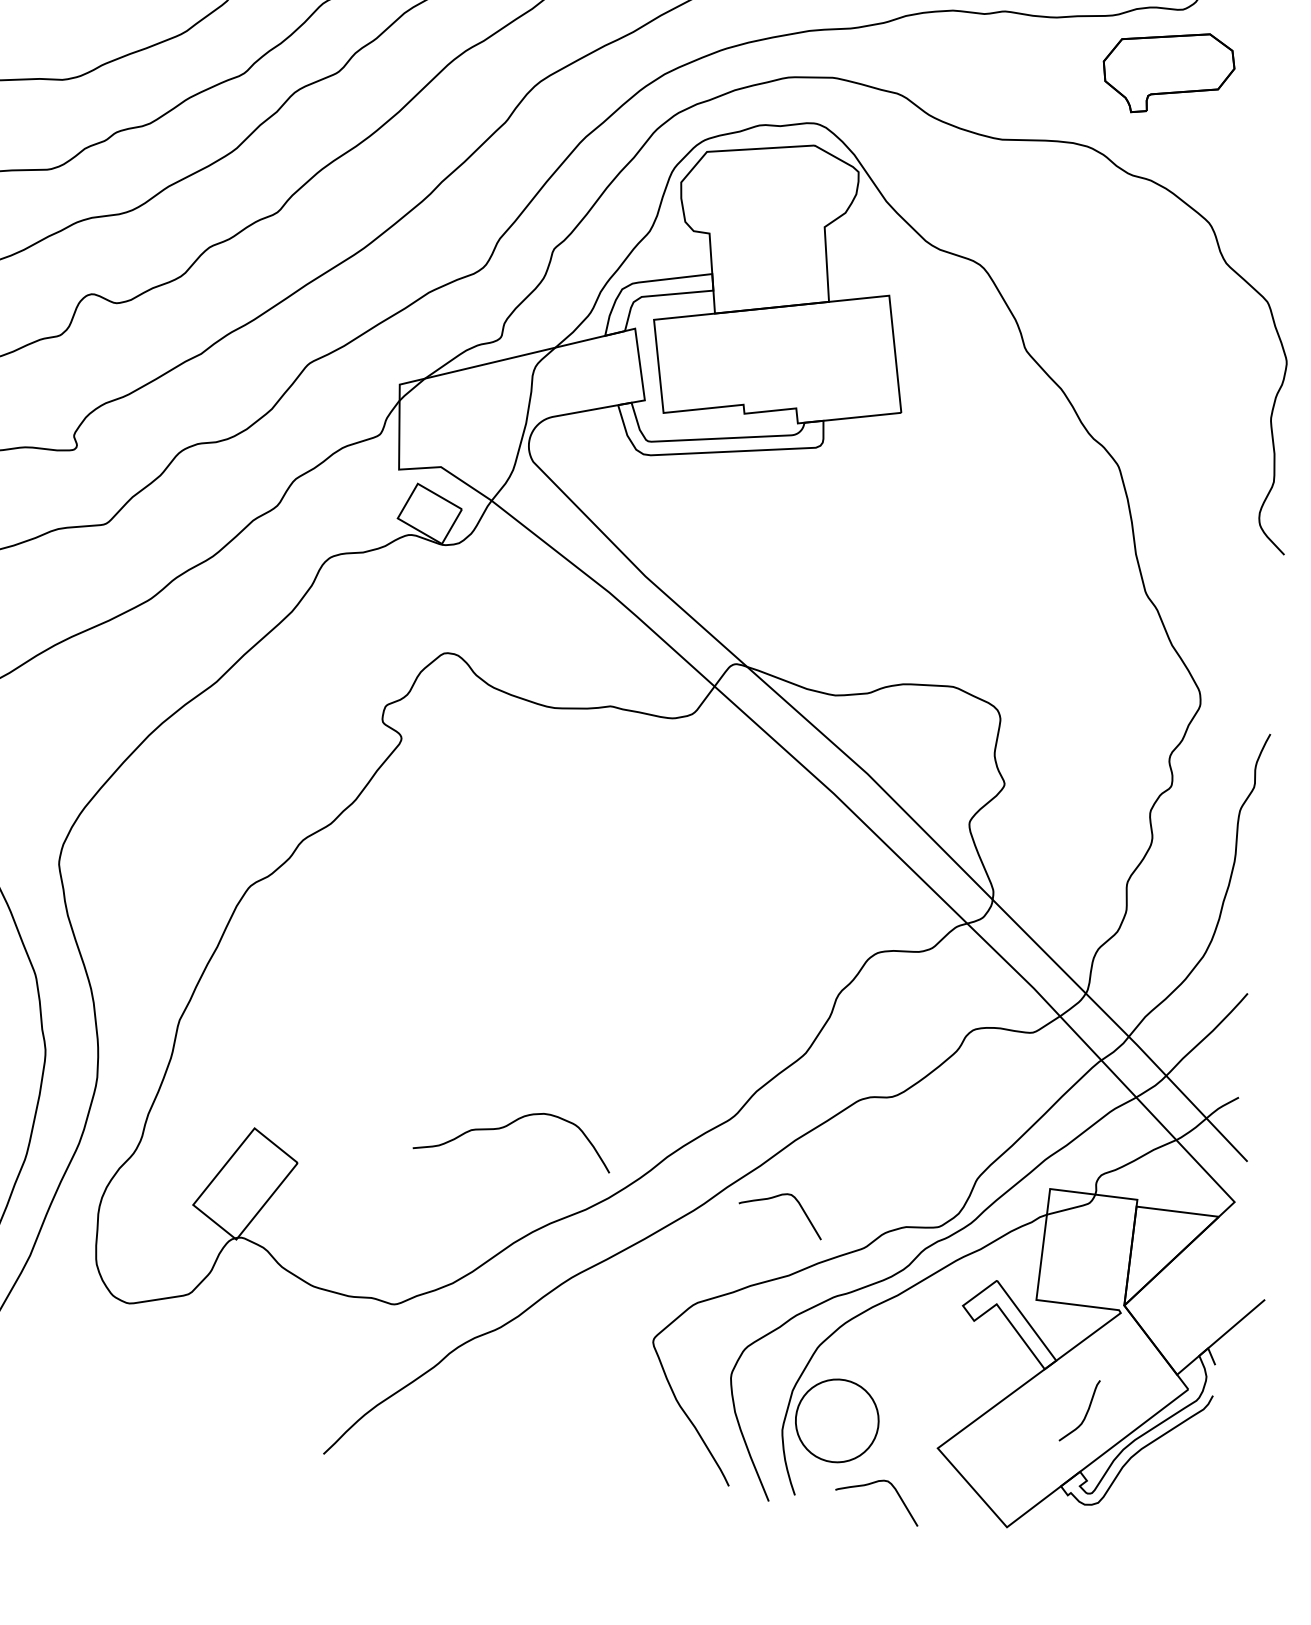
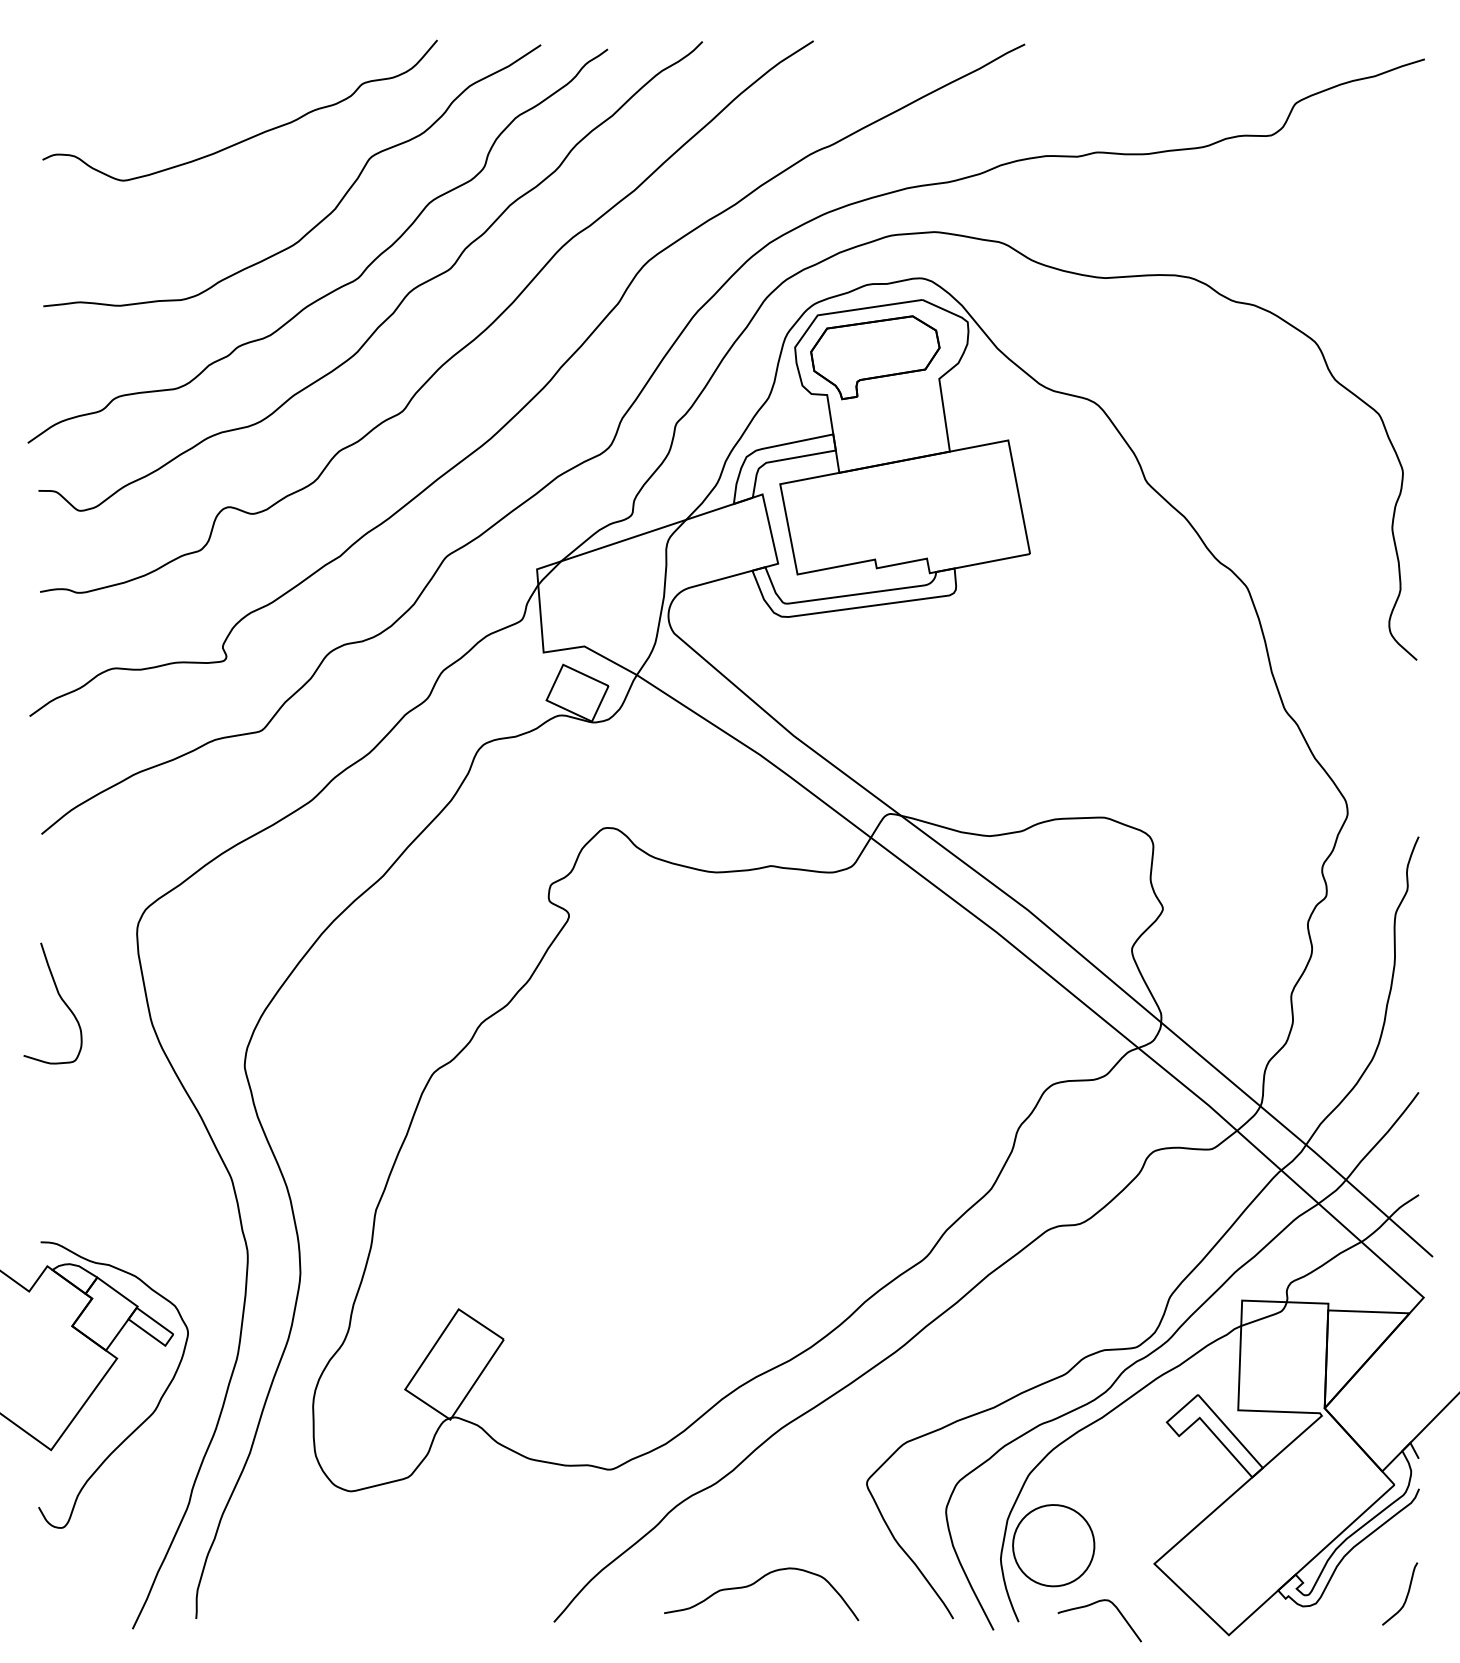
part: (1168, 72) -> (875, 357), moved
curve: (507, 1127) -> (754, 1584), moved
curve: (773, 1198) -> (972, 1333), removed
curve: (1086, 1411) -> (1406, 1594), moved

